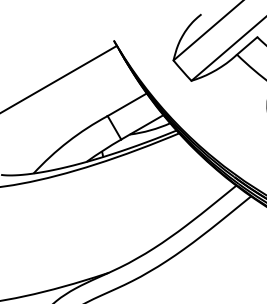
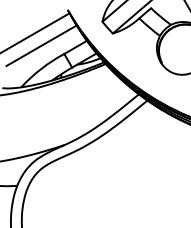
line: (68, 101) -> (41, 45), added

